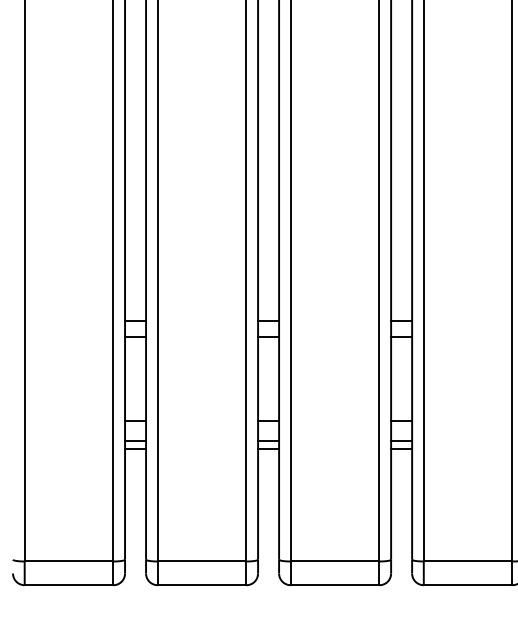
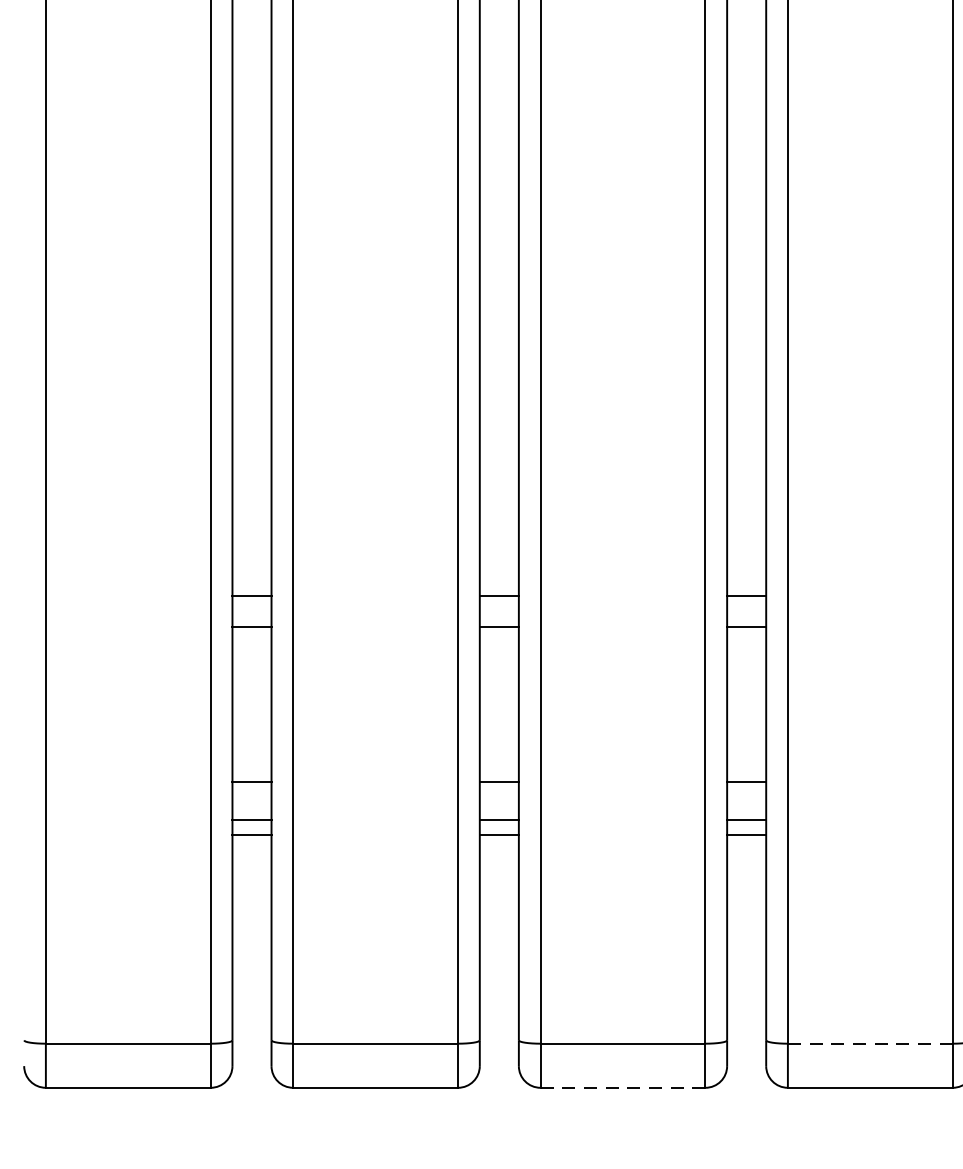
line: (467, 561) -> (869, 1043), solid -> dashed
line: (335, 585) -> (623, 1088), solid -> dashed

